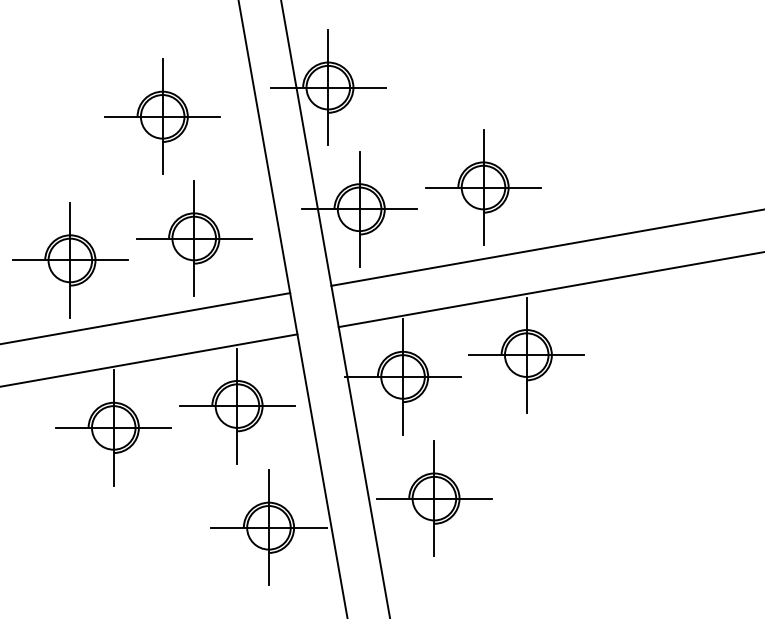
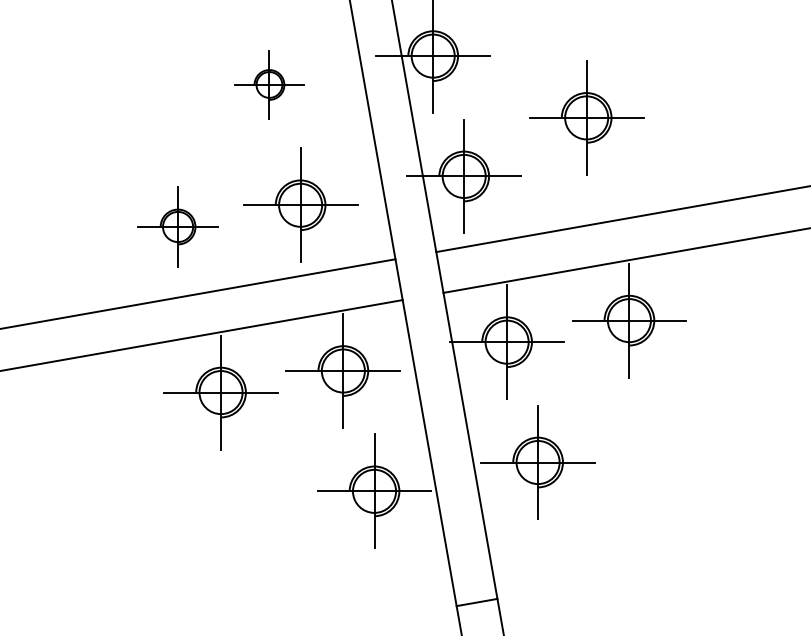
part: (162, 116) -> (269, 84), size x0.6
part: (483, 187) -> (586, 117), moved
part: (69, 259) -> (177, 226), size x0.7

